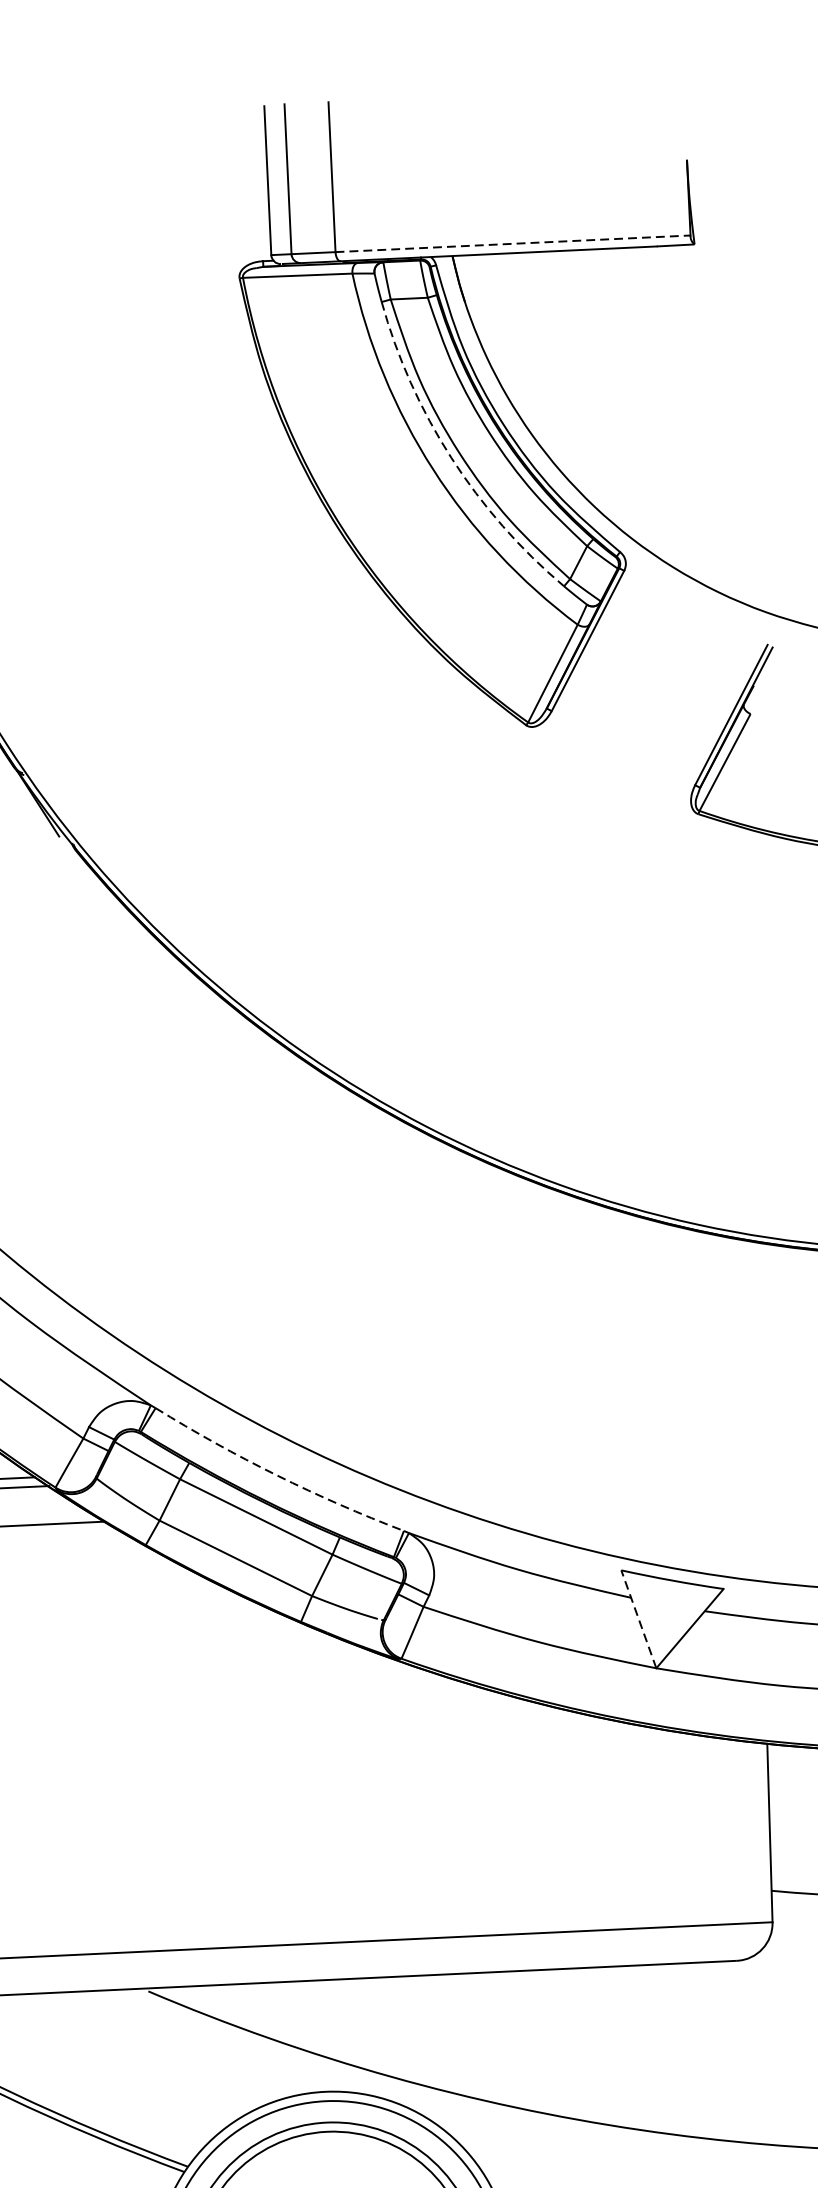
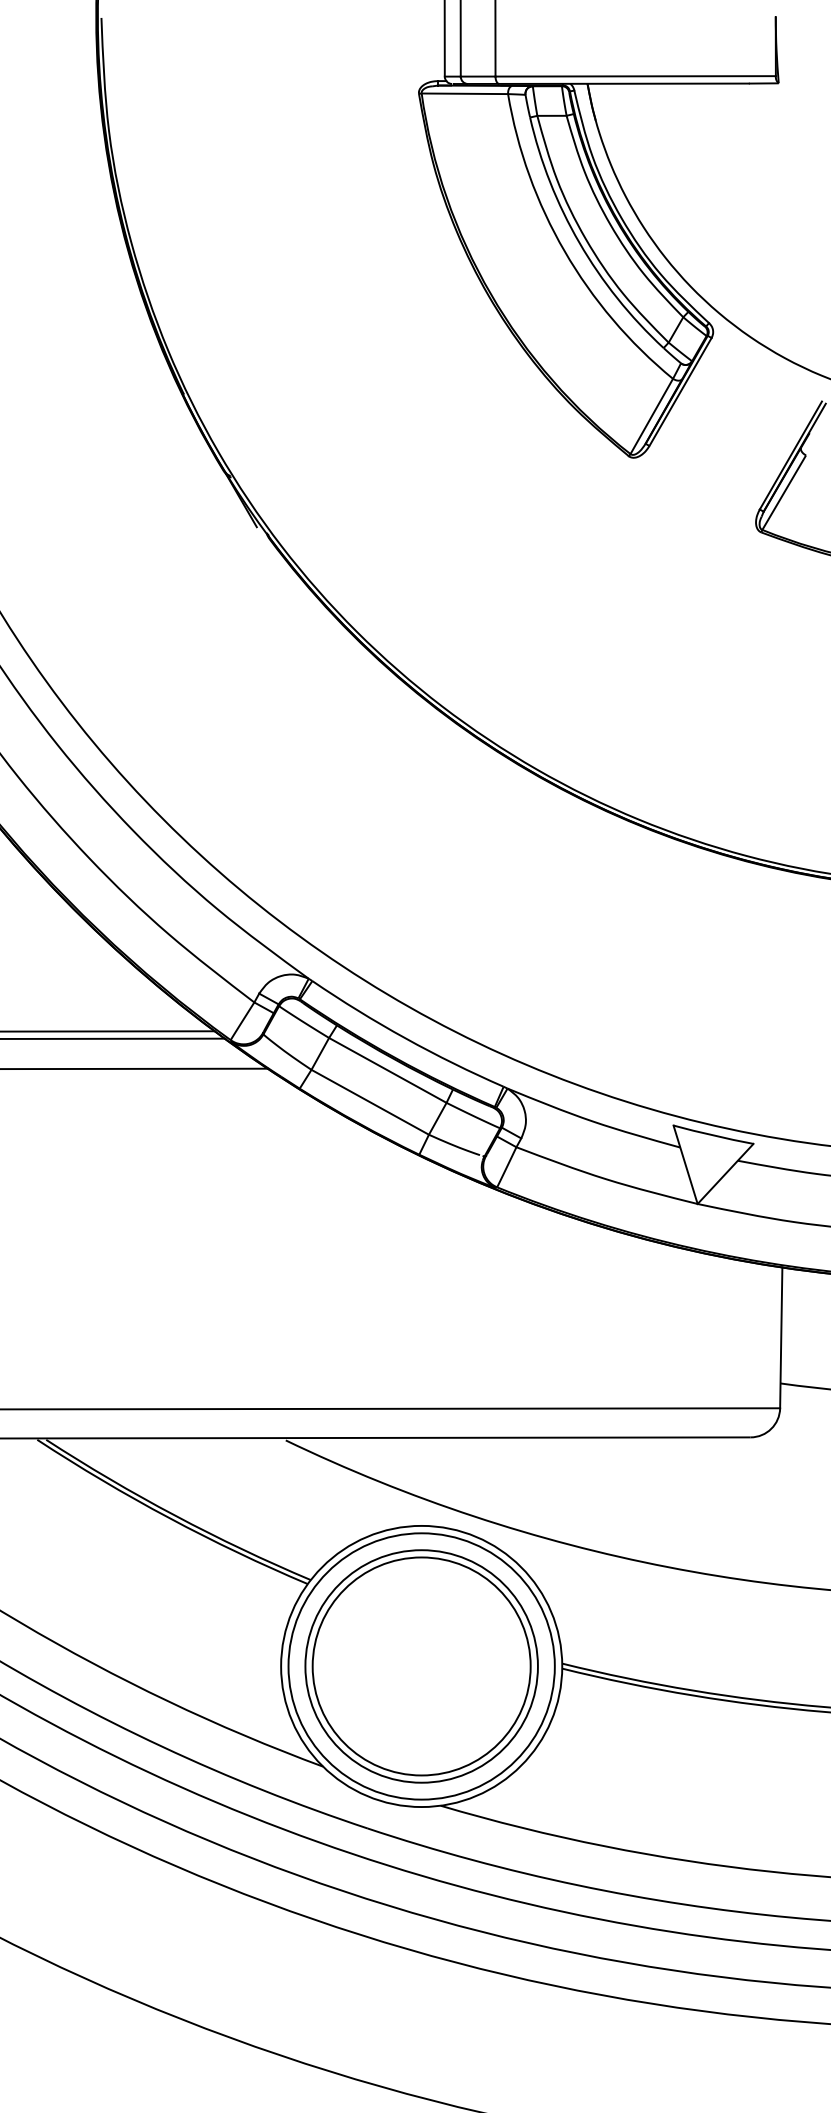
line: (514, 243) -> (636, 76), dashed -> solid
arc: (451, 457) -> (579, 242), dashed -> solid
arc: (276, 1475) -> (405, 1038), dashed -> solid
line: (638, 1618) -> (685, 1164), dashed -> solid

